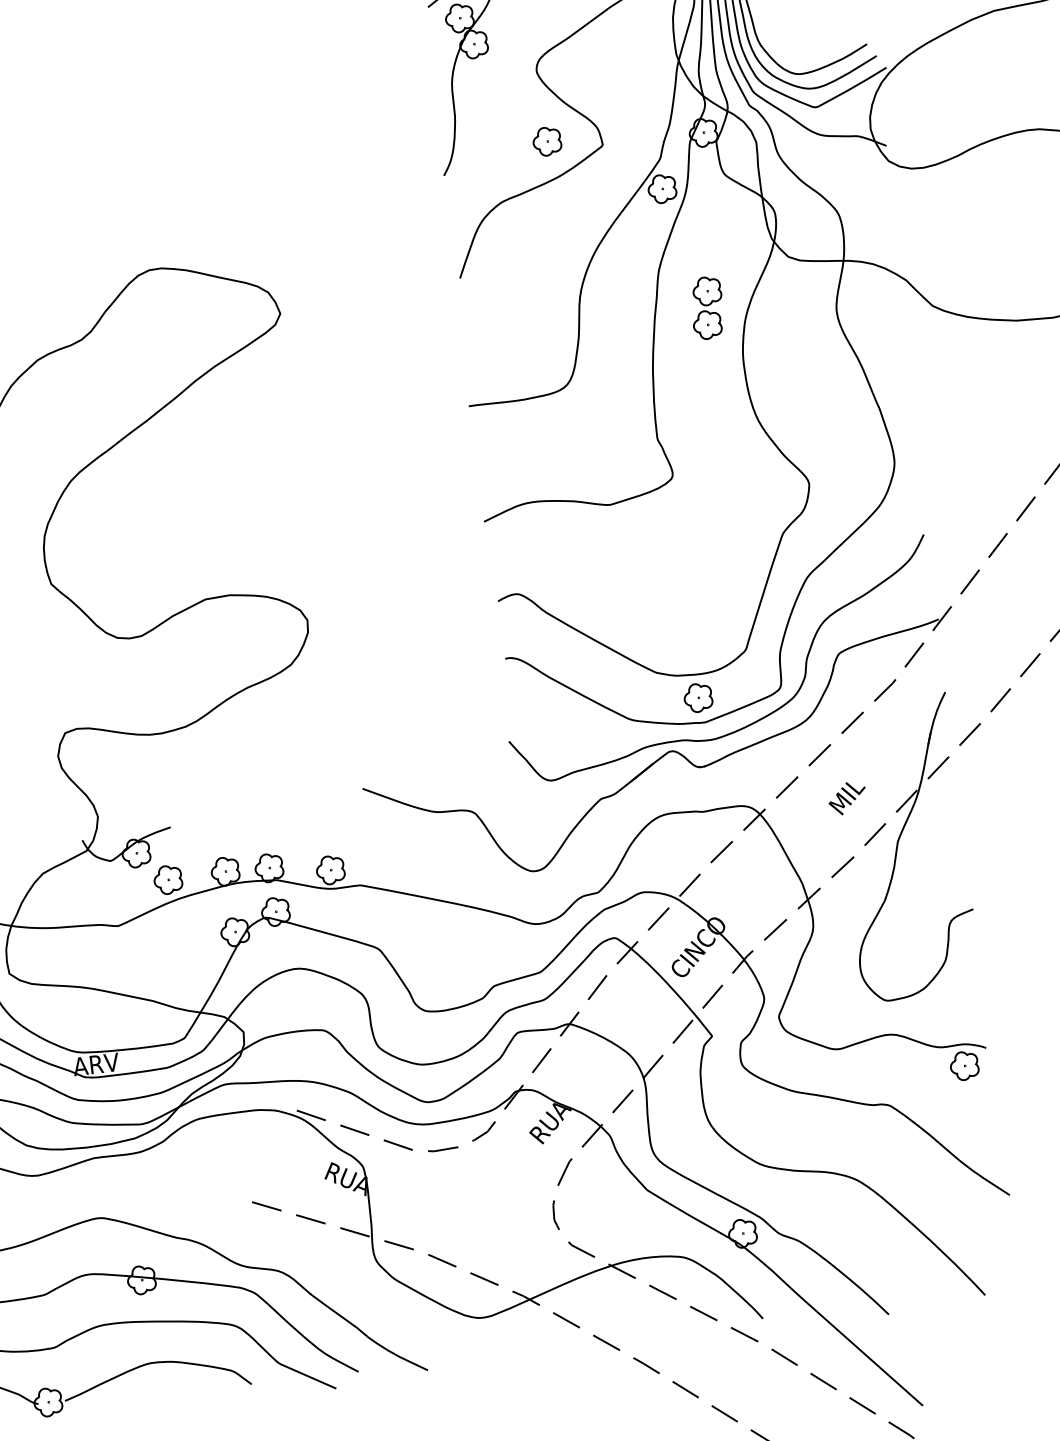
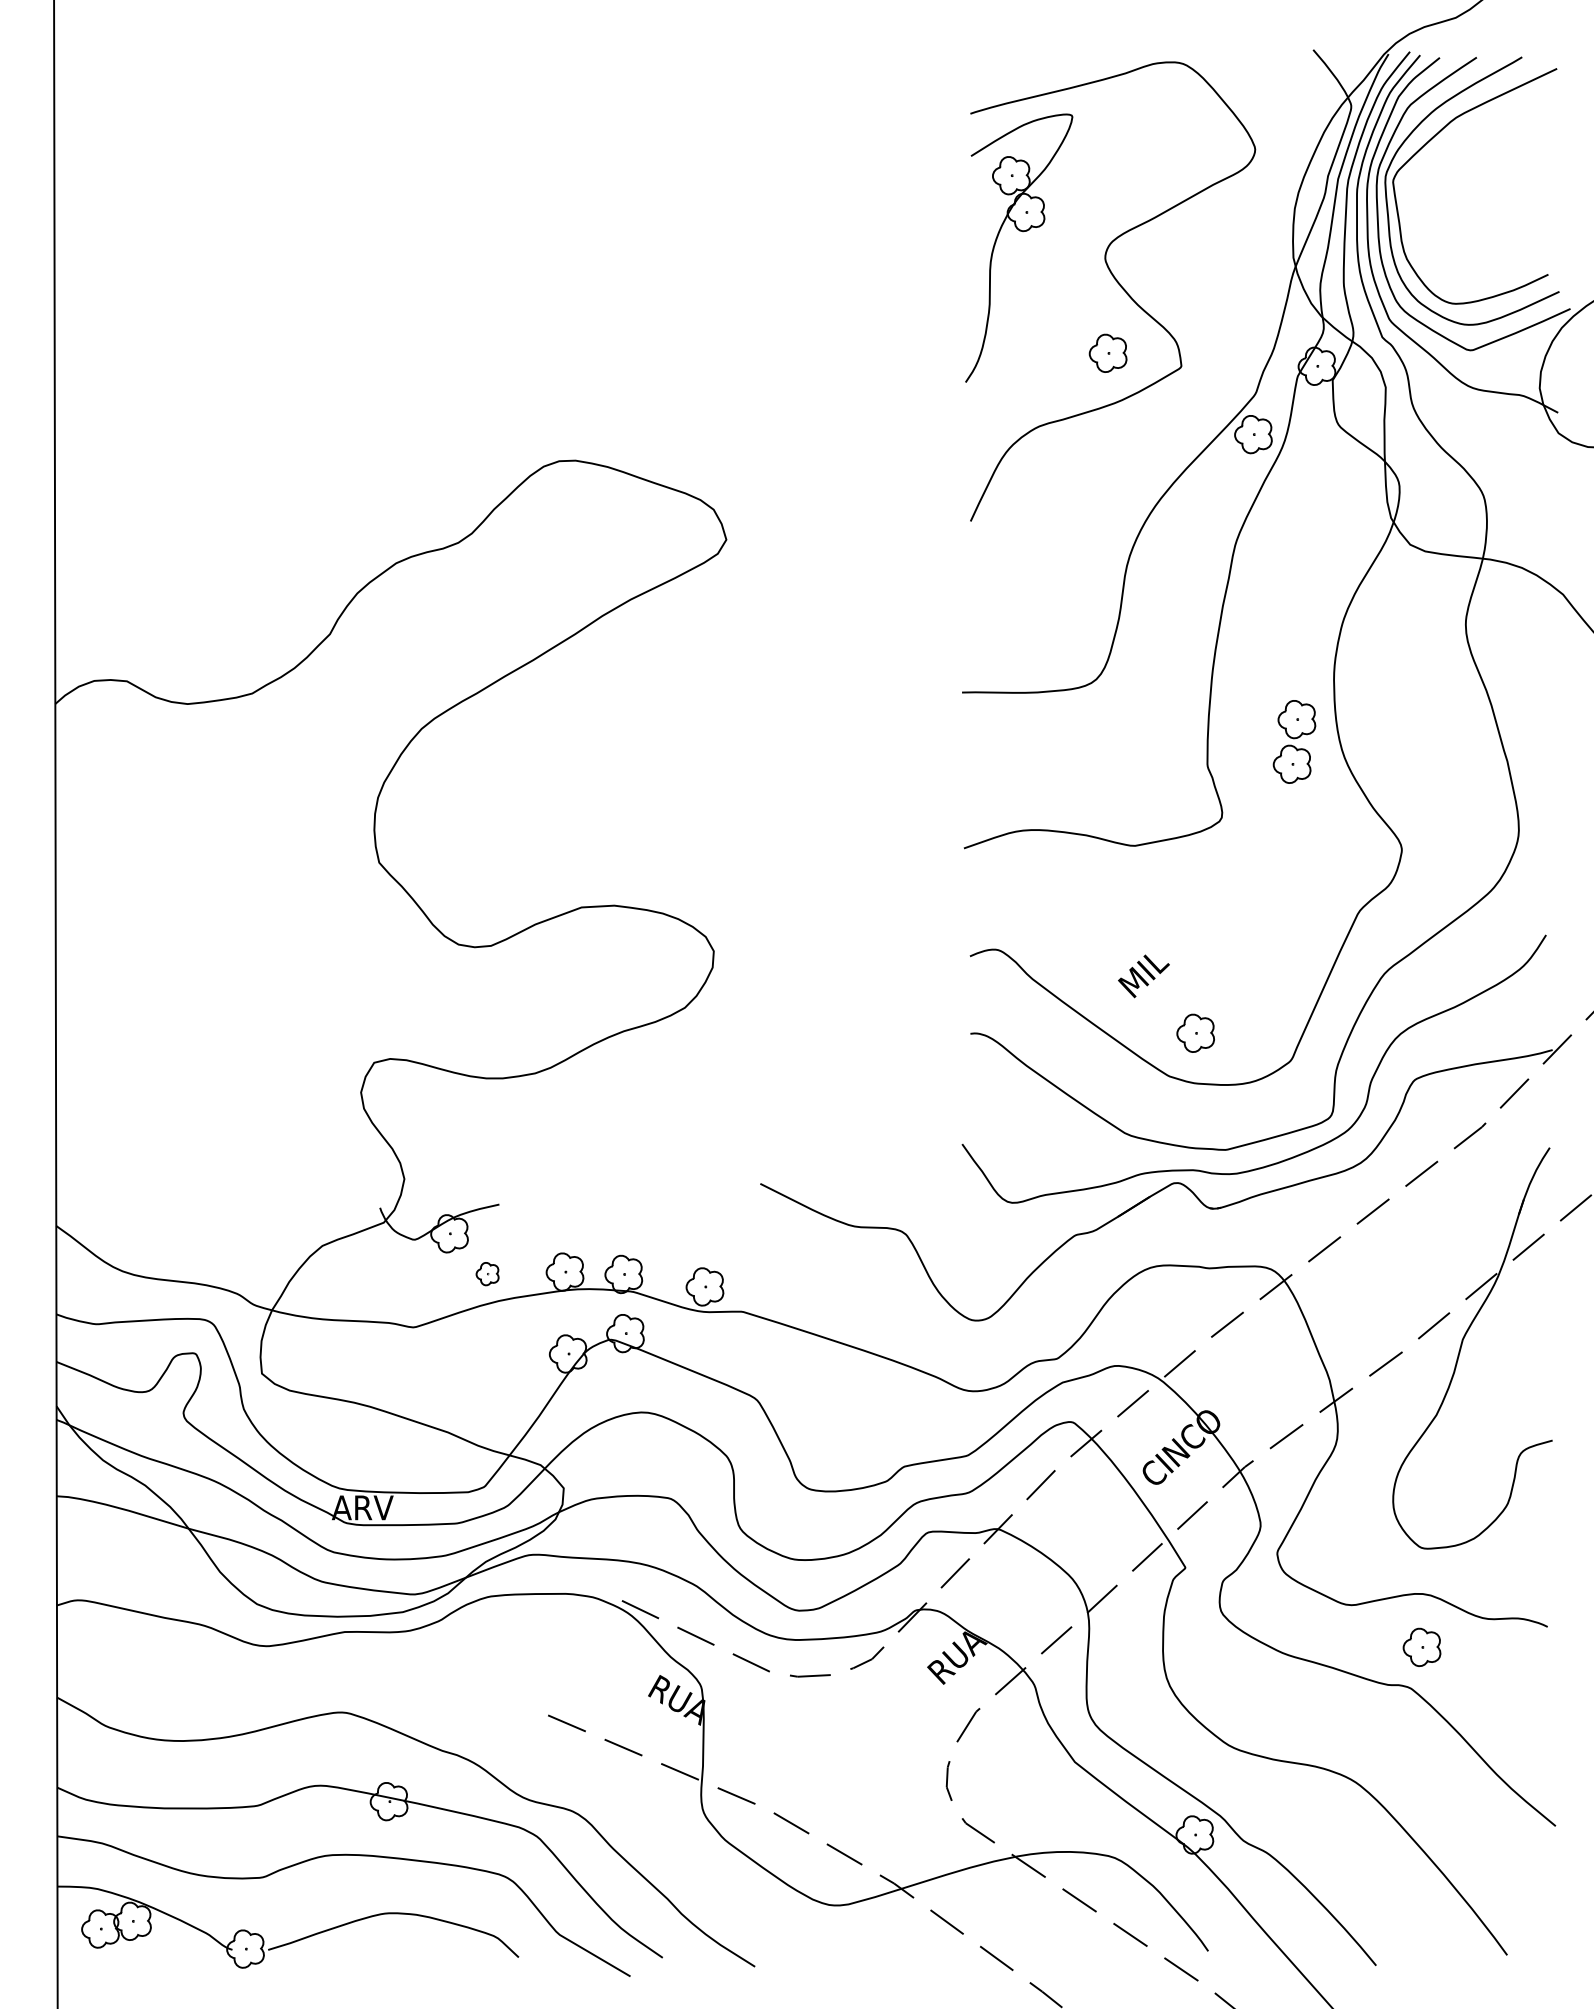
part: (707, 307) -> (1294, 741), moved
part: (698, 697) -> (1195, 1032), moved
text: (847, 798) -> (1143, 976), moved
part: (167, 879) -> (487, 1273), size x0.6
part: (964, 1065) -> (1421, 1646), moved

